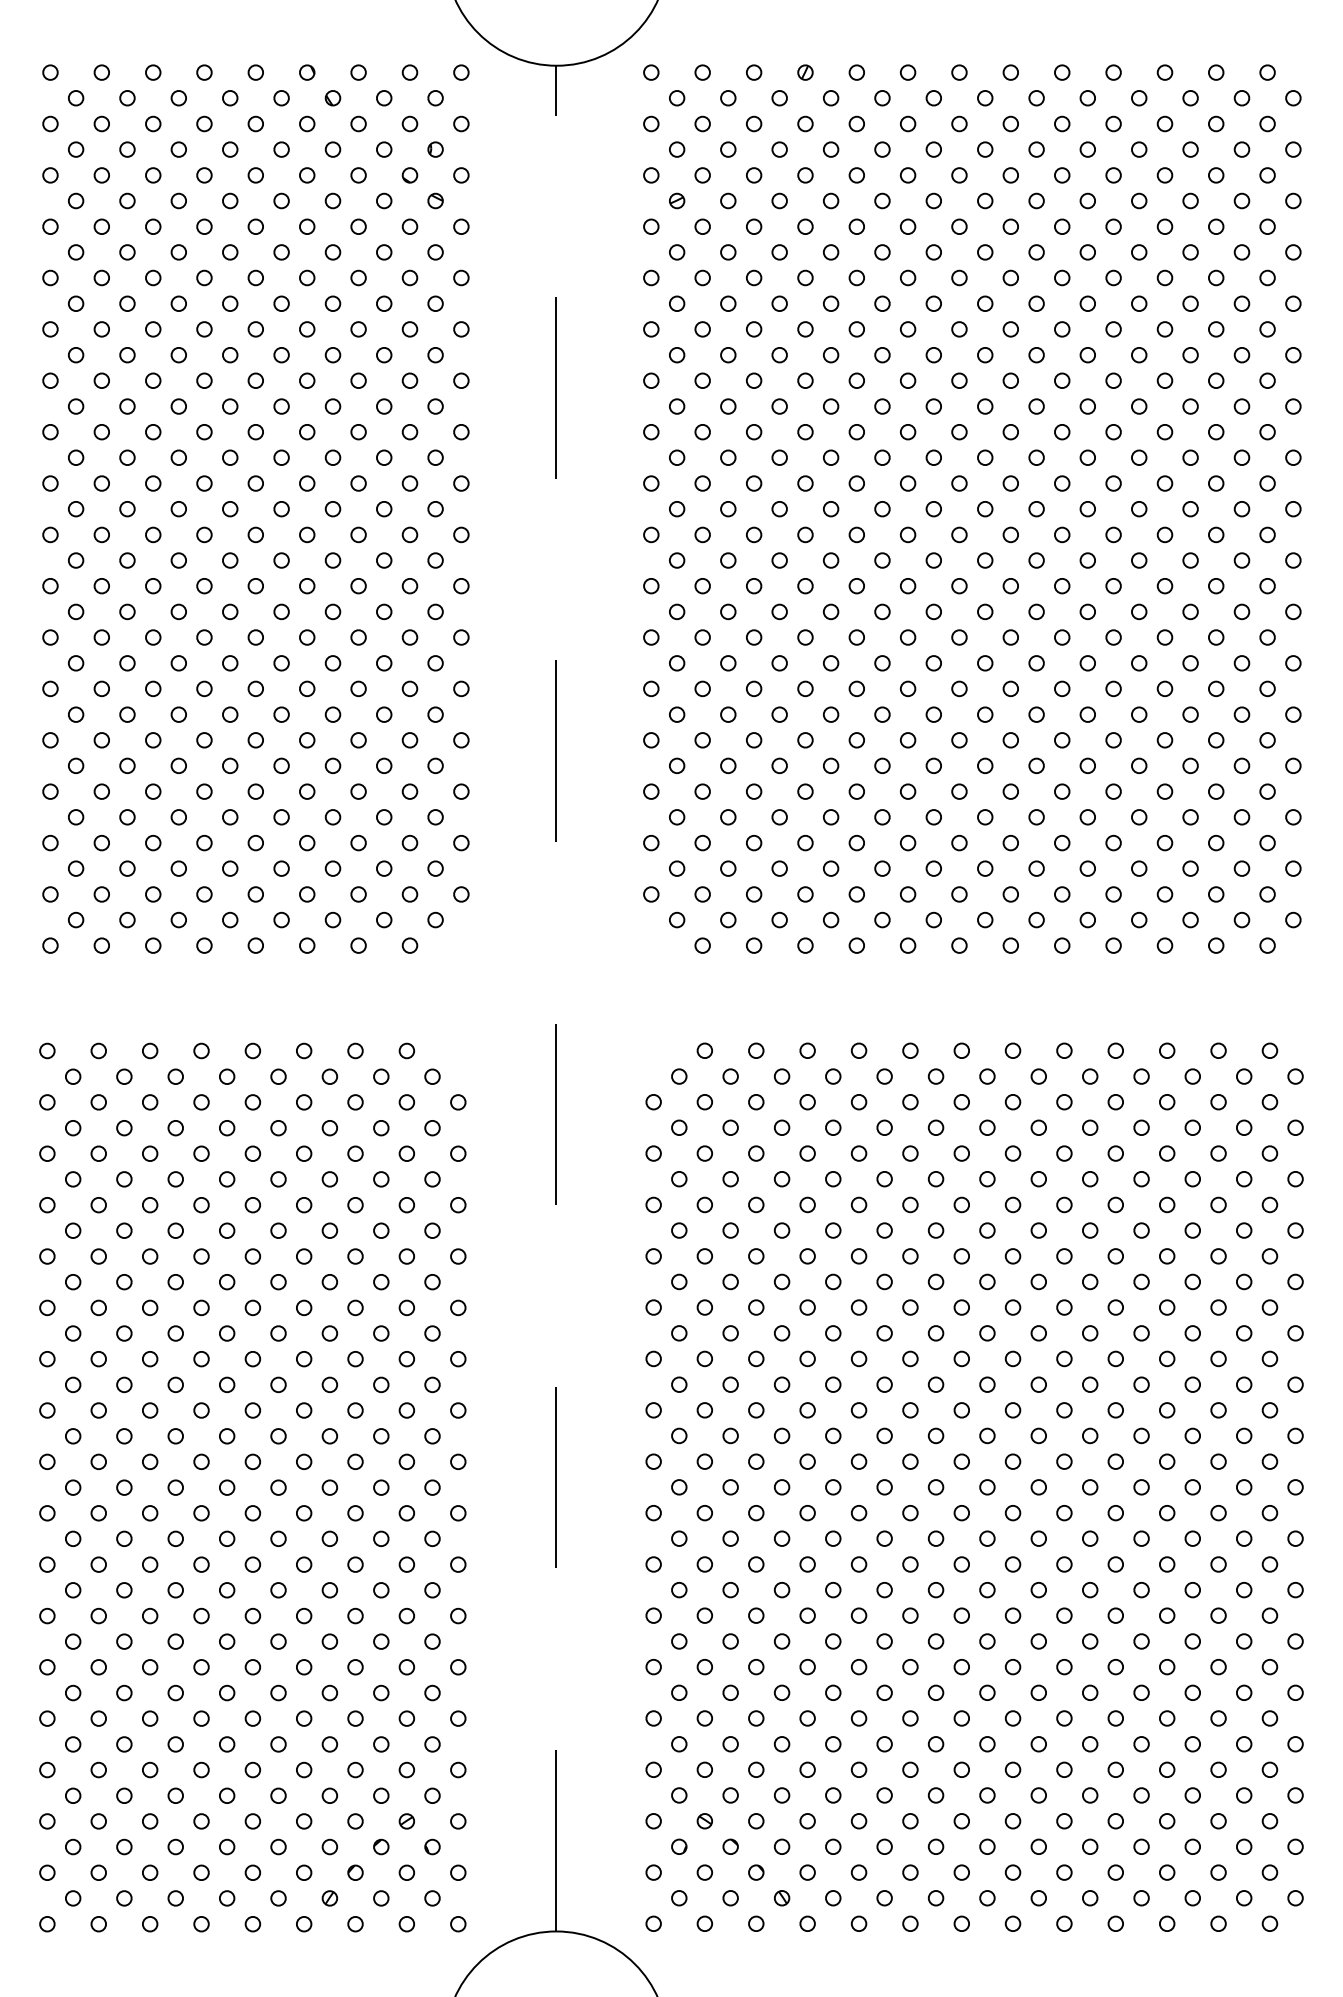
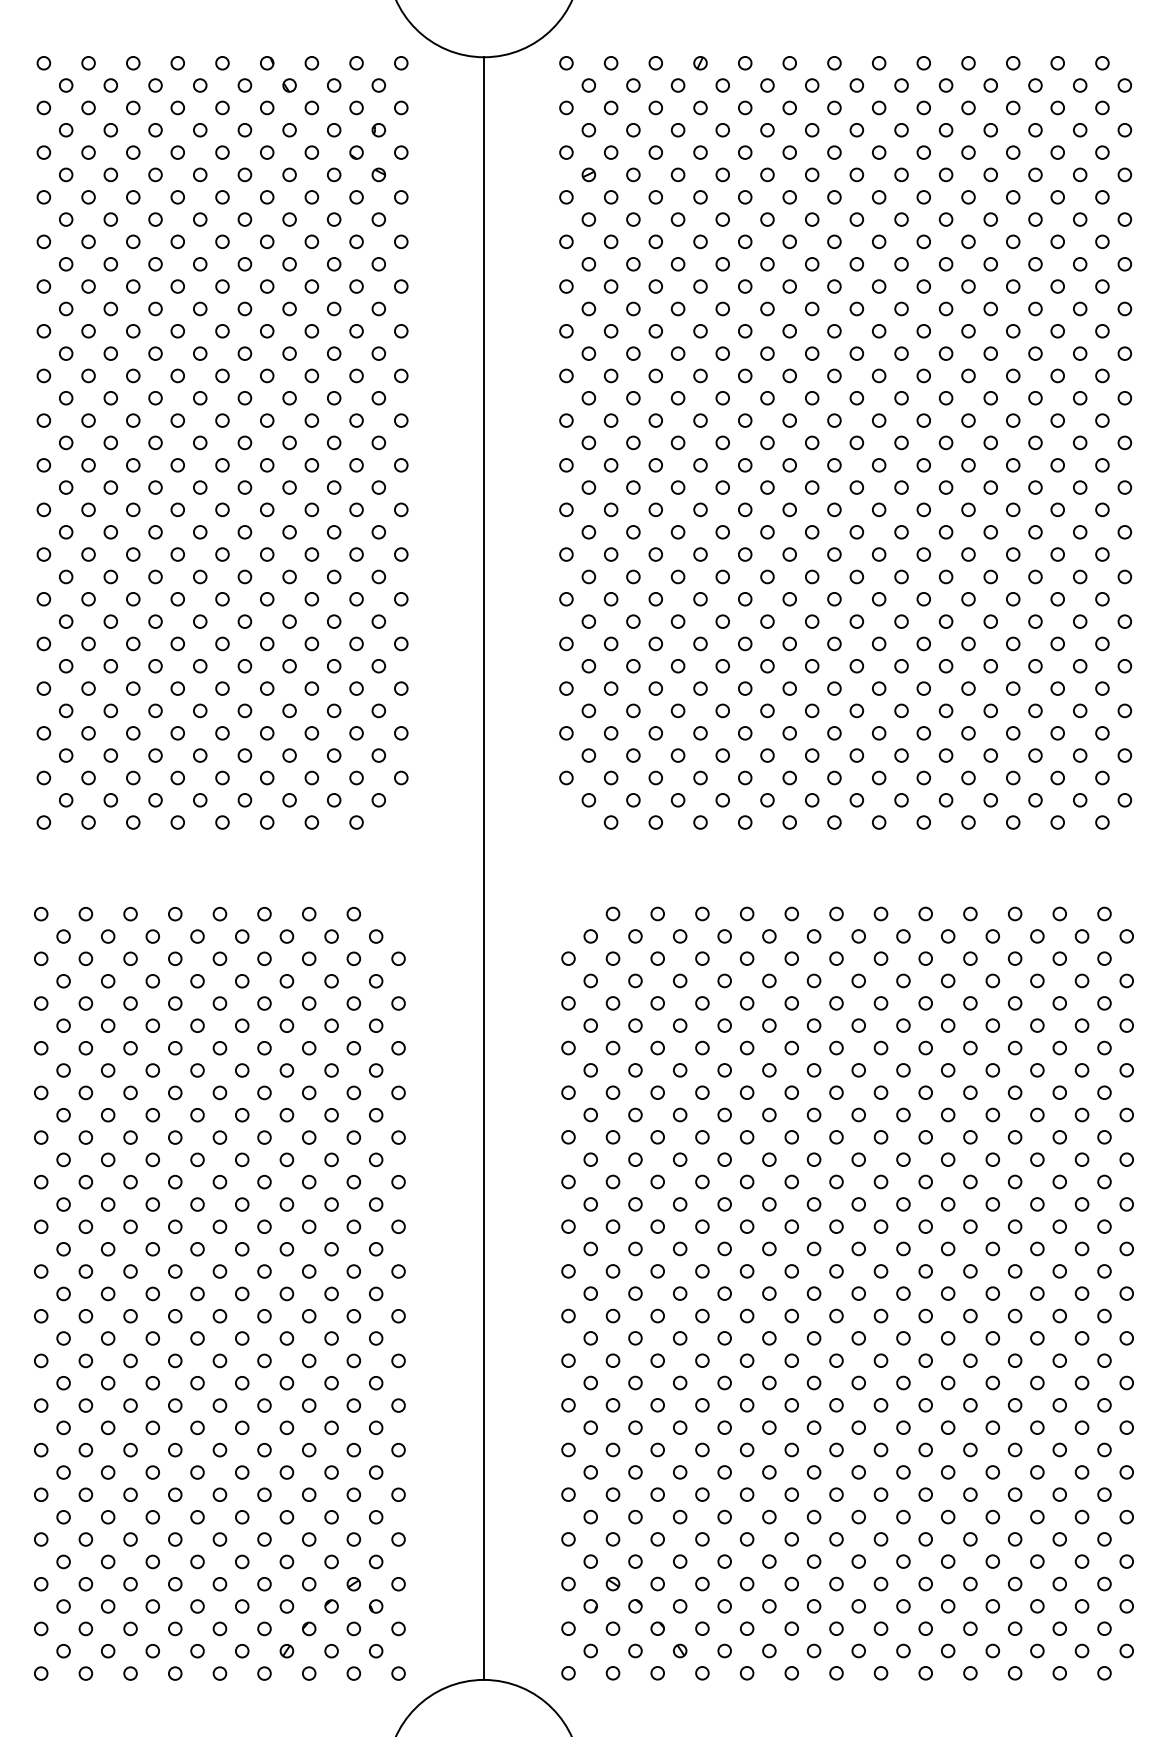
line: (555, 998) -> (483, 868), dashed -> solid

